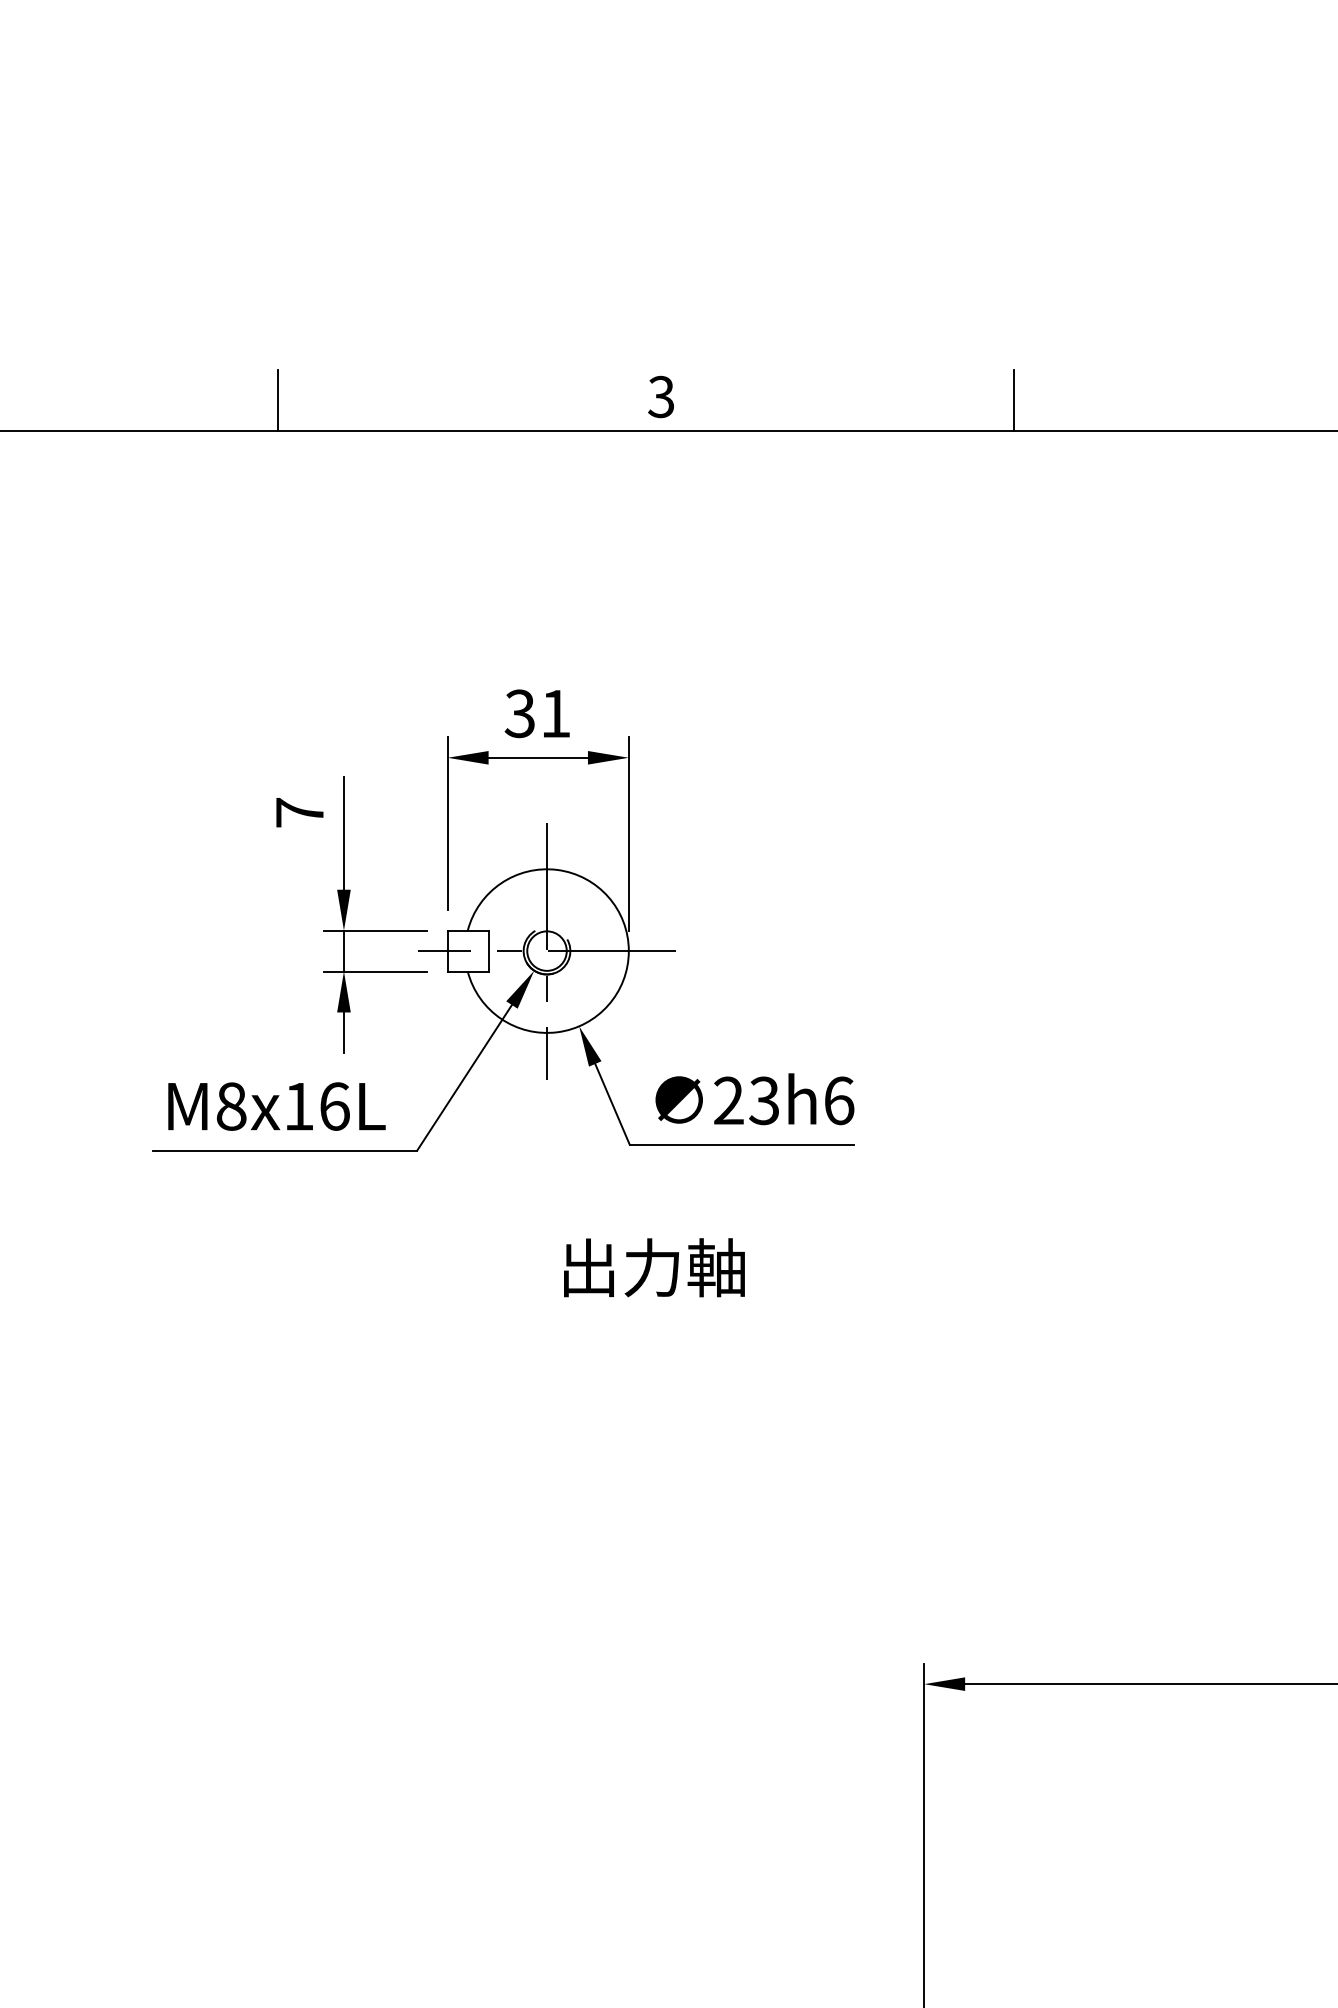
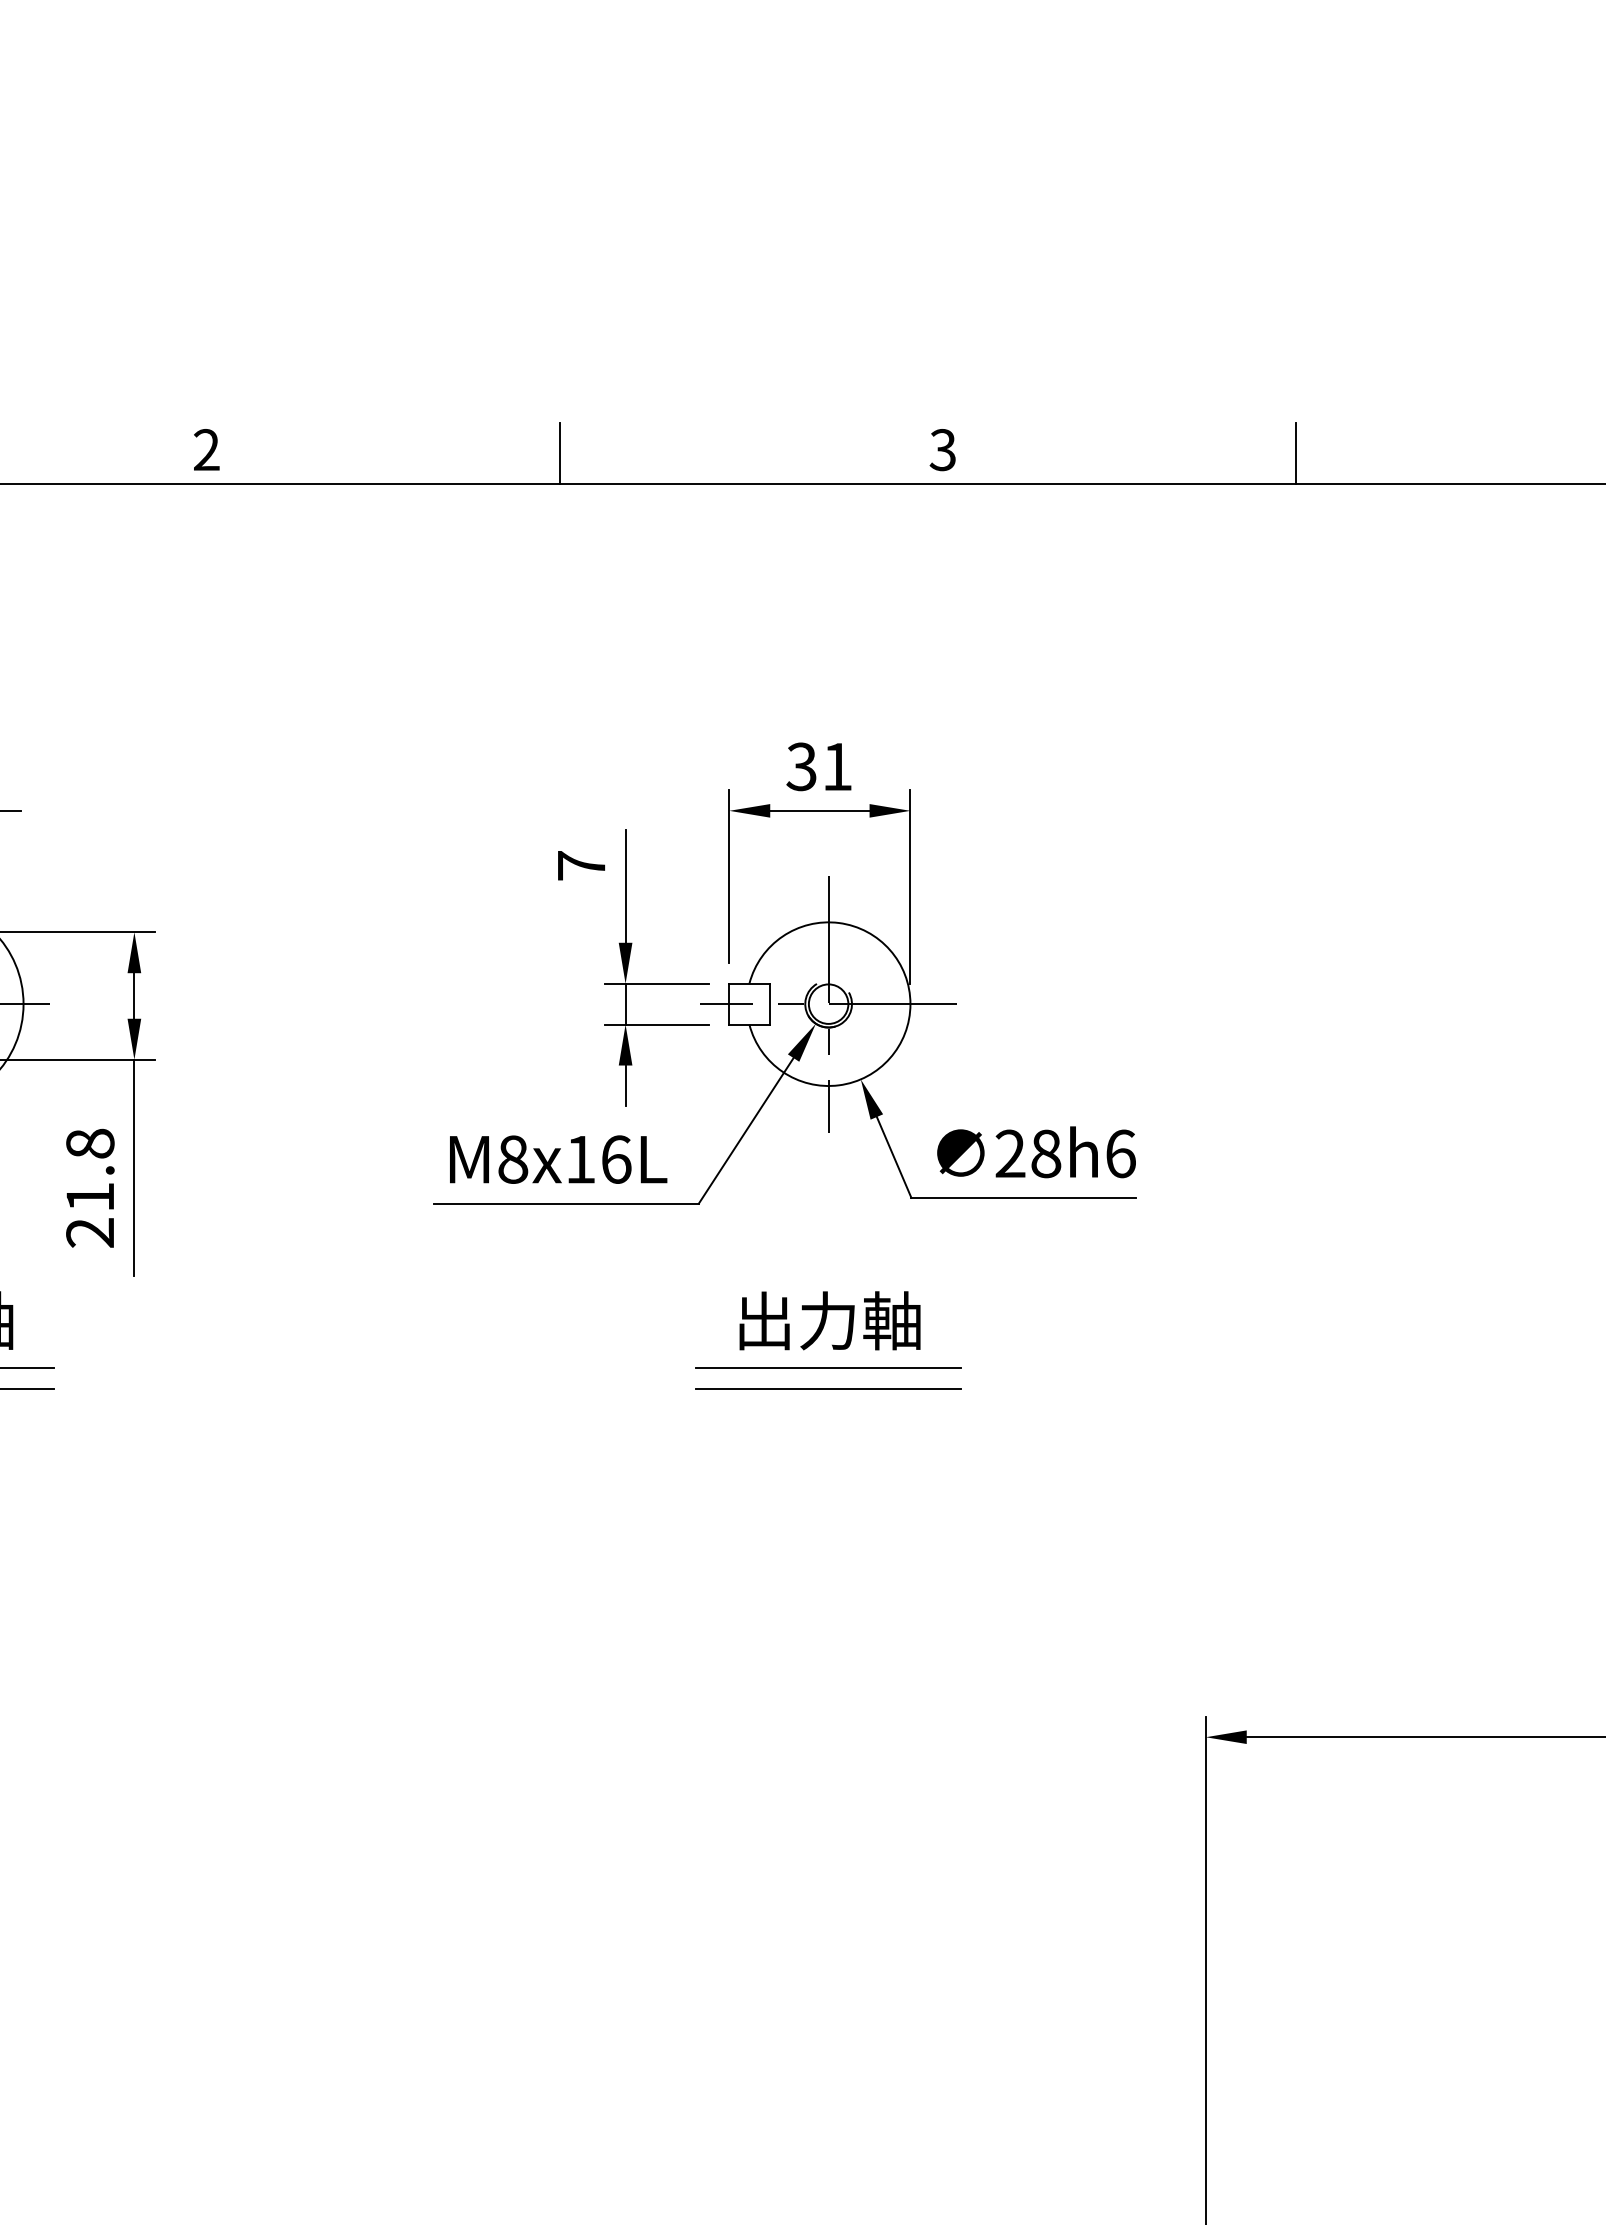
text: (763, 1100) -> (1045, 1153), 23h6 -> 28h6
text: (653, 1267) -> (829, 1320), moved
line: (546, 1315) -> (828, 1368), added
line: (546, 1335) -> (828, 1388), added

